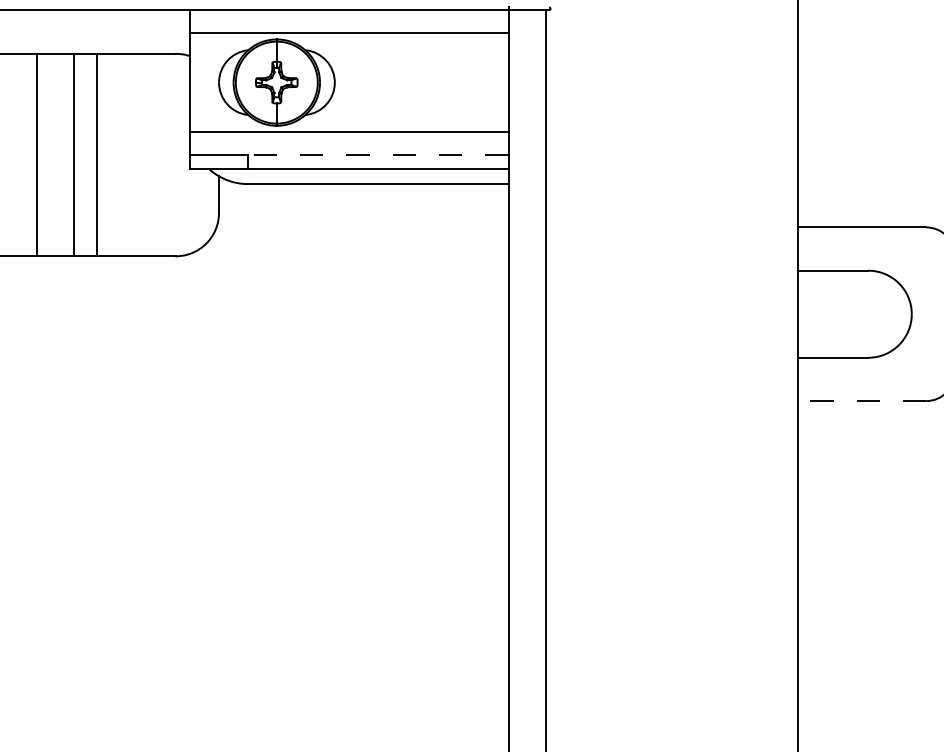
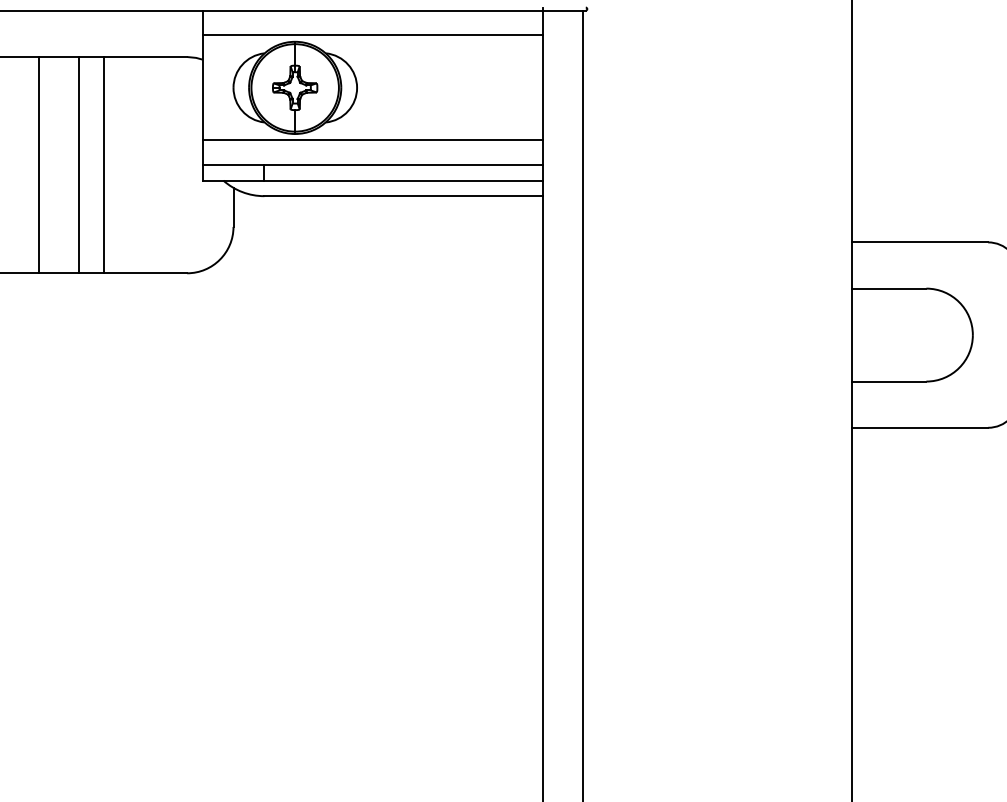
line: (377, 155) -> (402, 165), dashed -> solid
line: (861, 400) -> (919, 427), dashed -> solid

